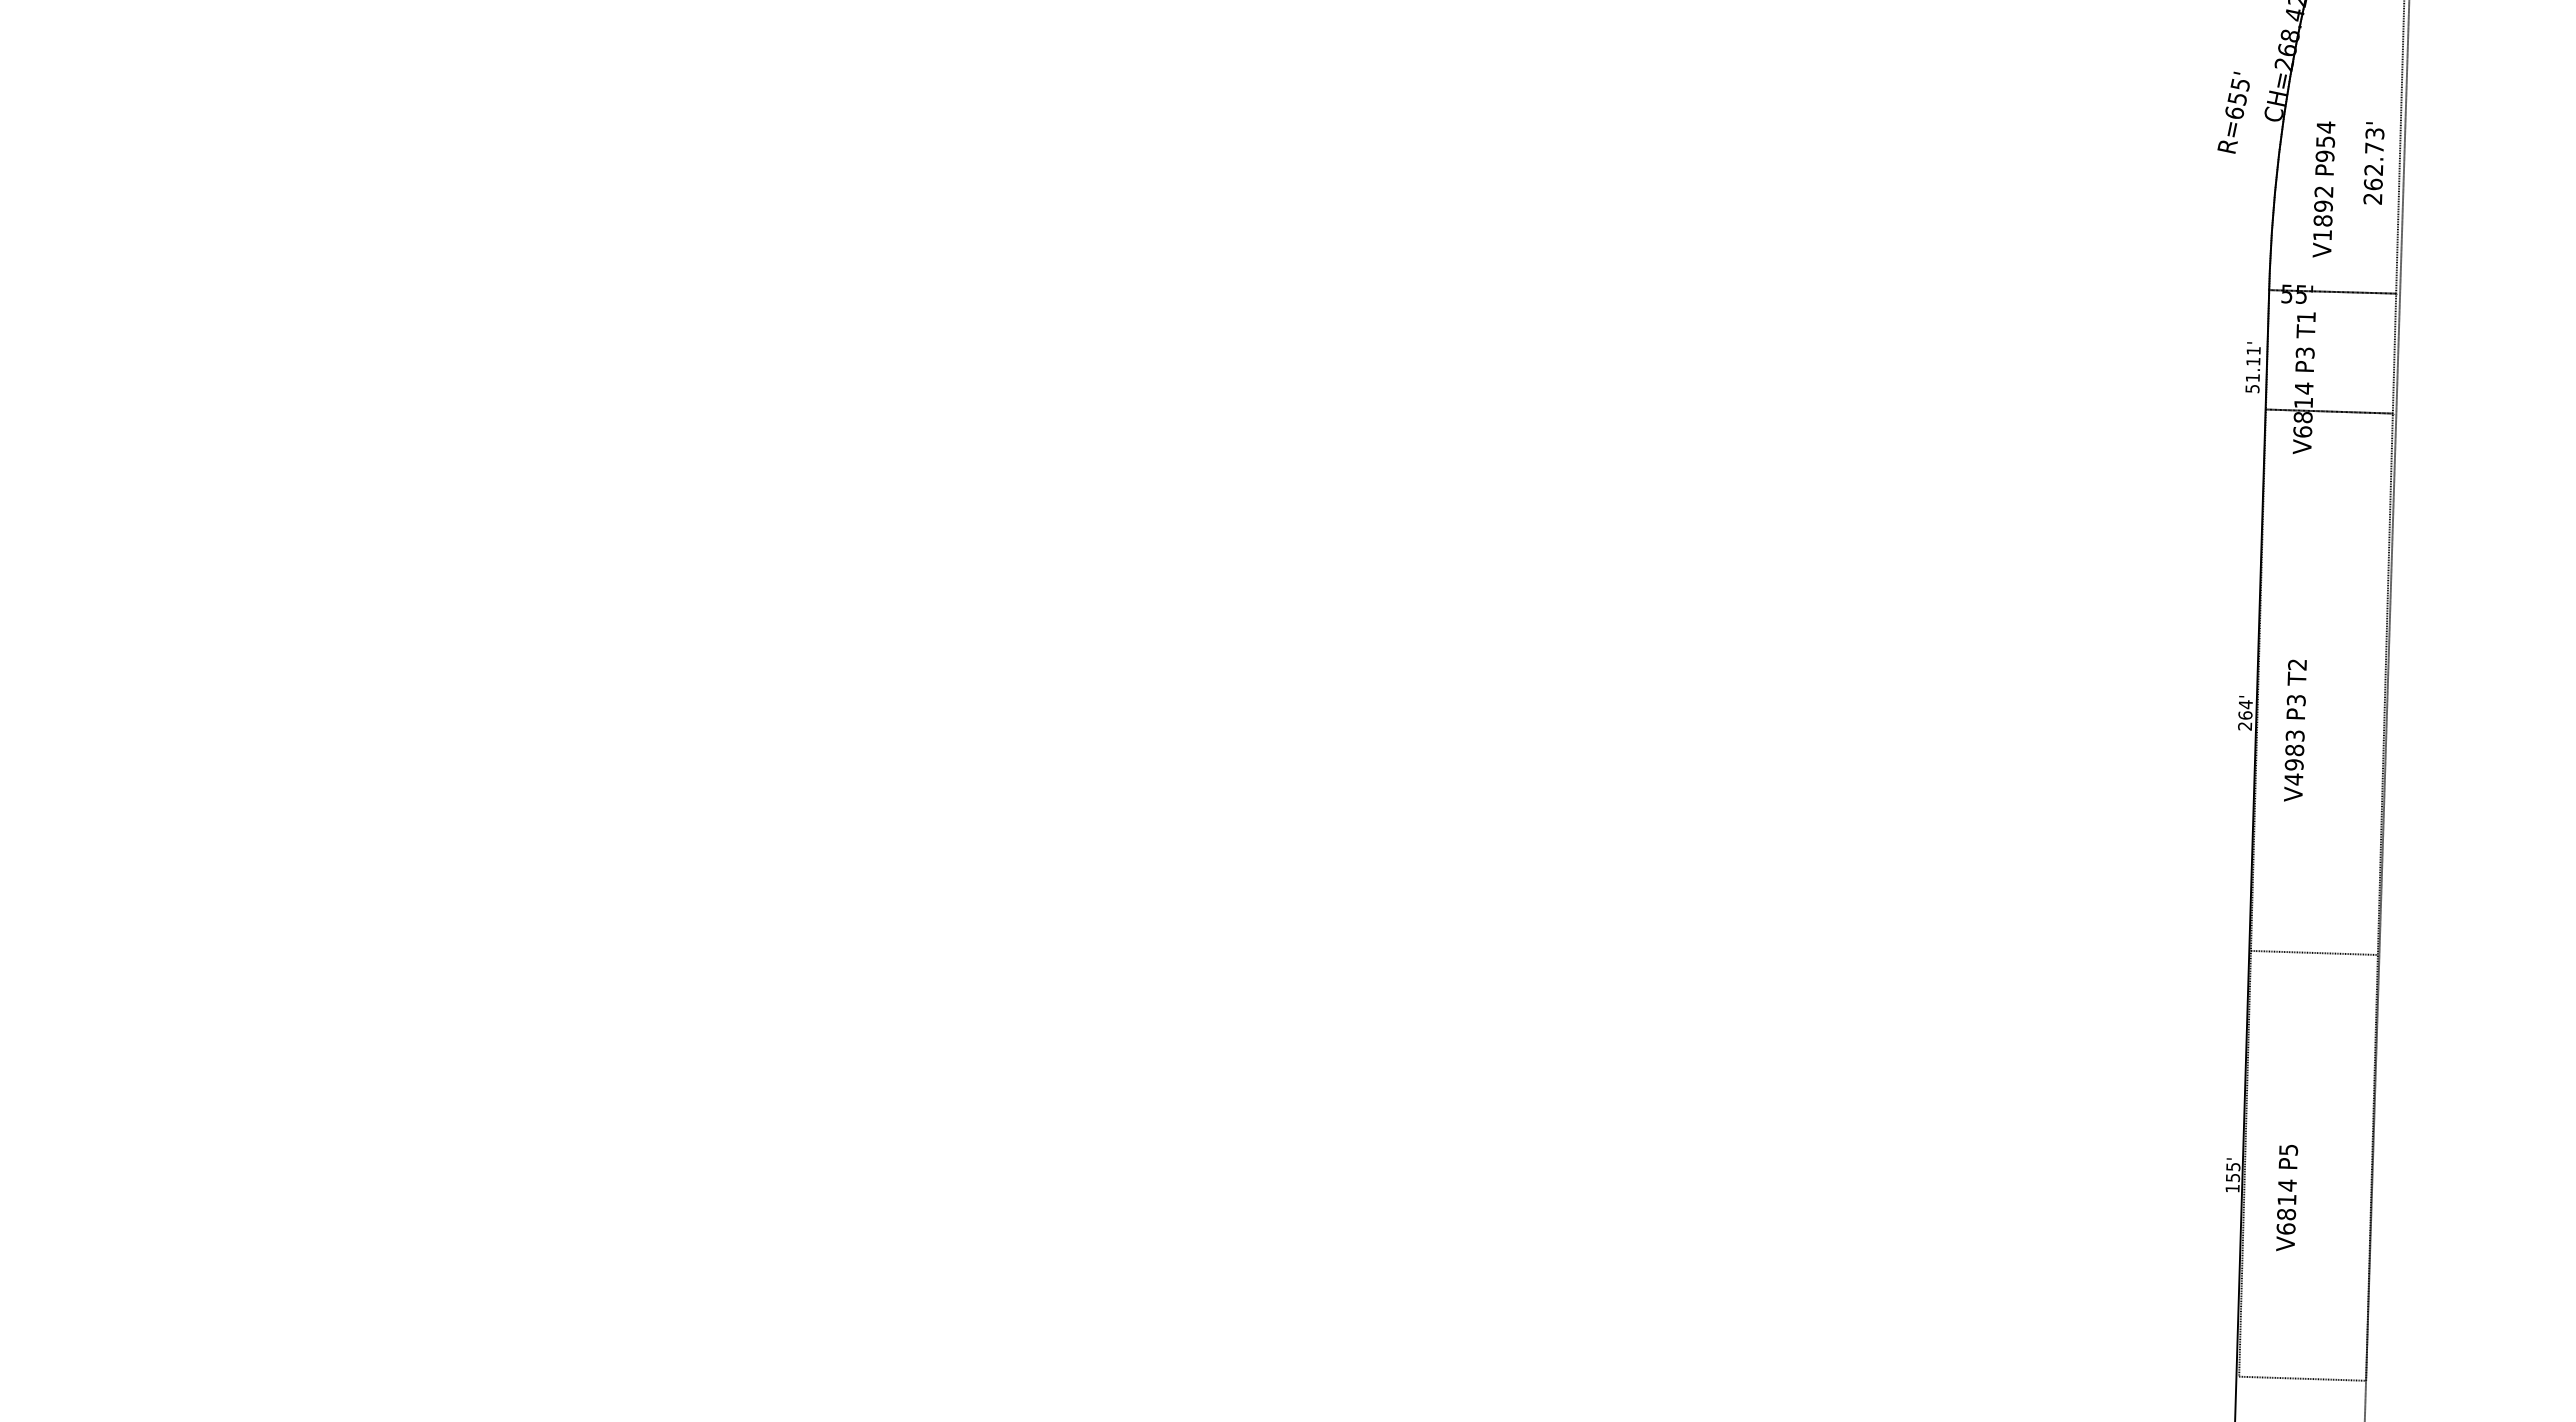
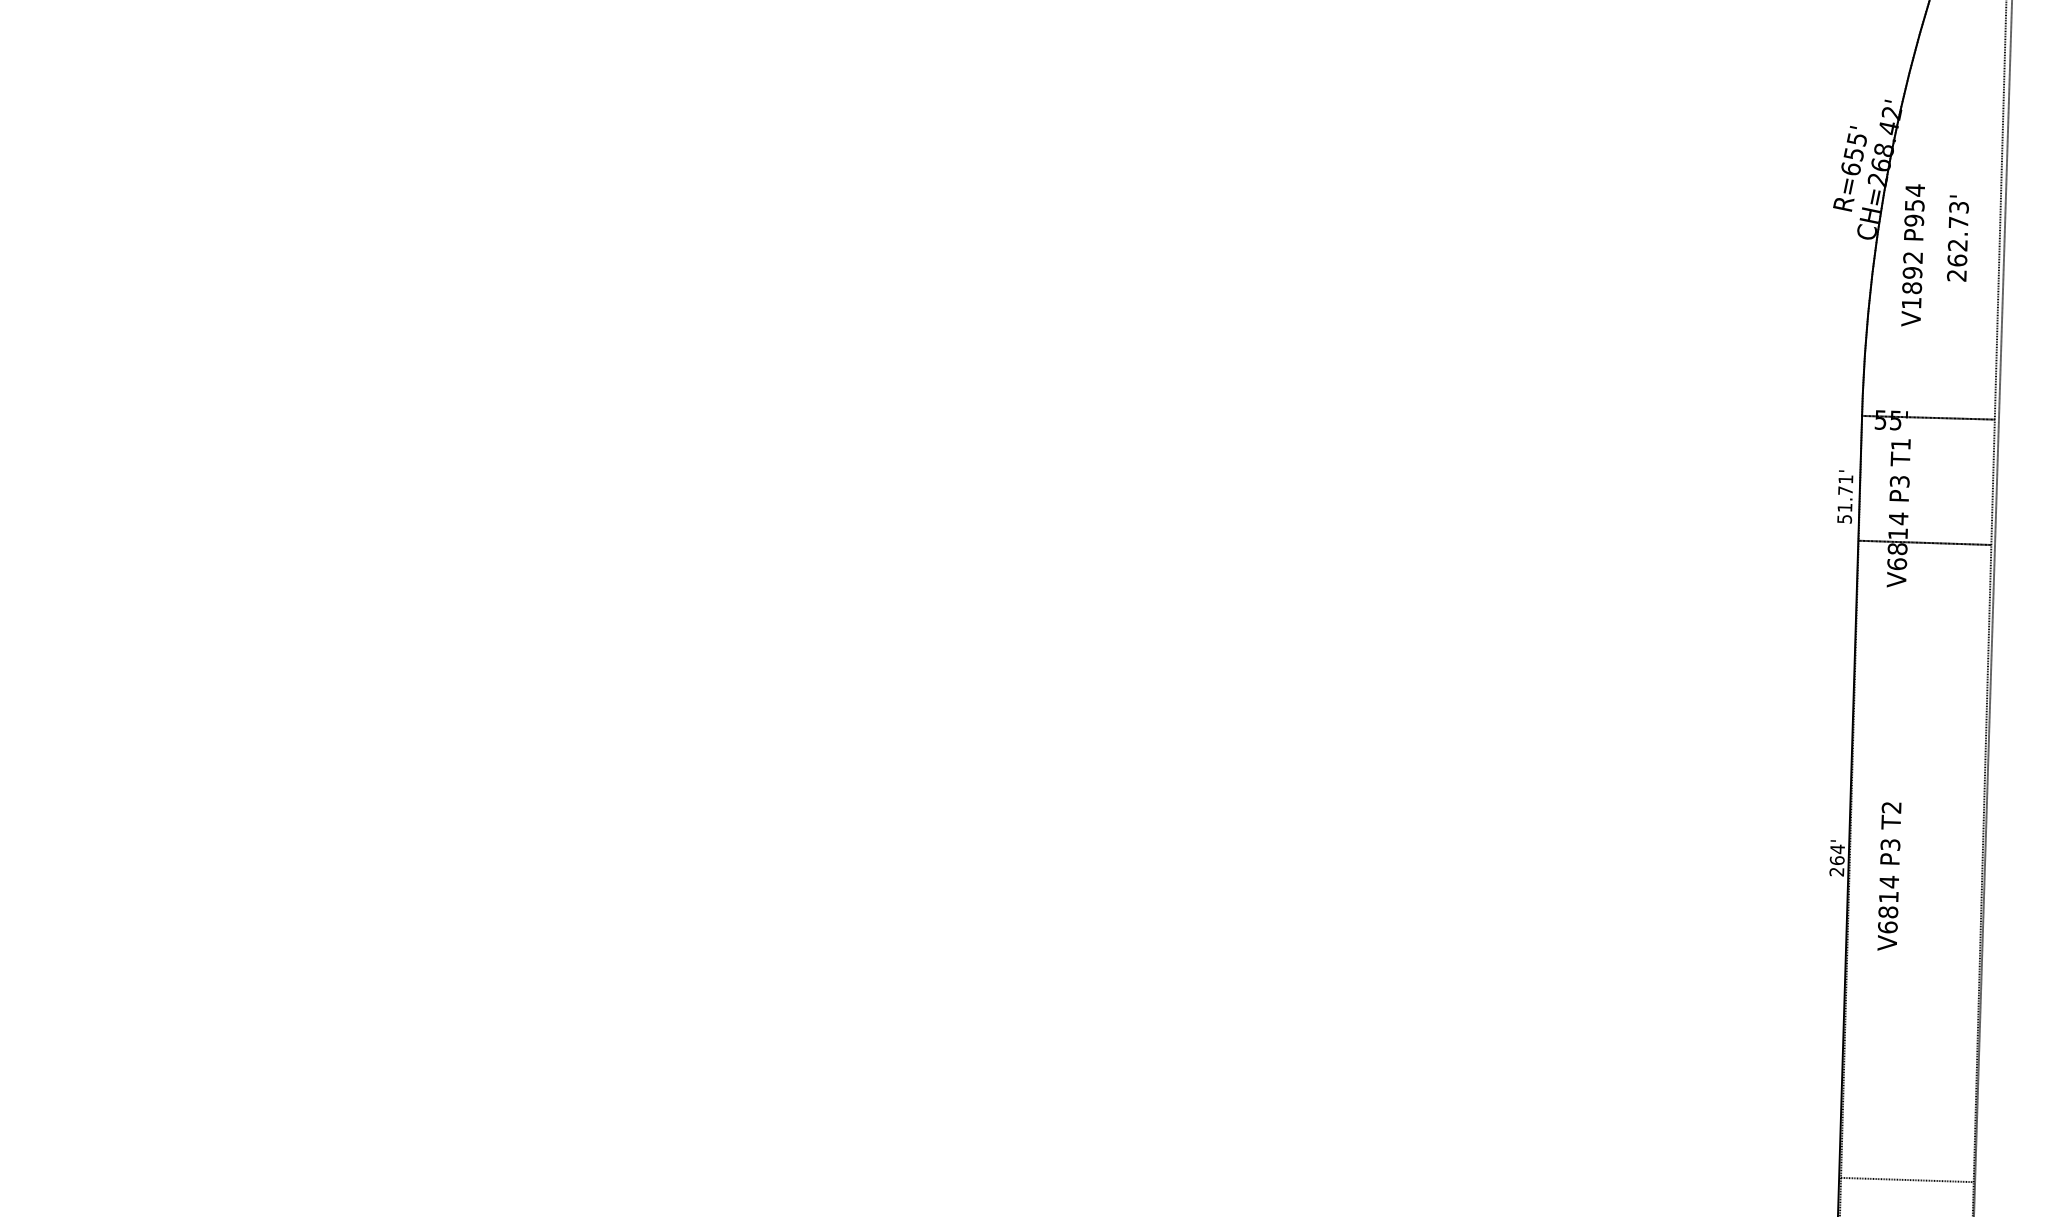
text: (2233, 112) -> (1849, 168), moved
text: (2373, 163) -> (1957, 238), moved
text: (2323, 189) -> (1912, 255), moved
text: (2253, 361) -> (1845, 490), 51.11' -> 51.71'
text: (2294, 757) -> (1888, 904), V4983 -> V6814
line: (2314, 952) -> (1907, 1179), moved

